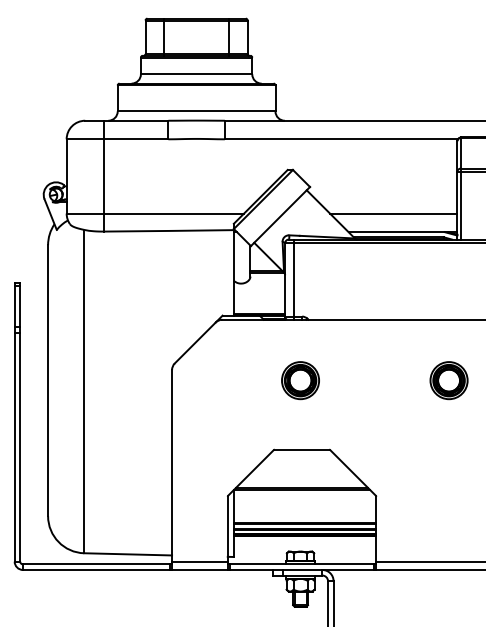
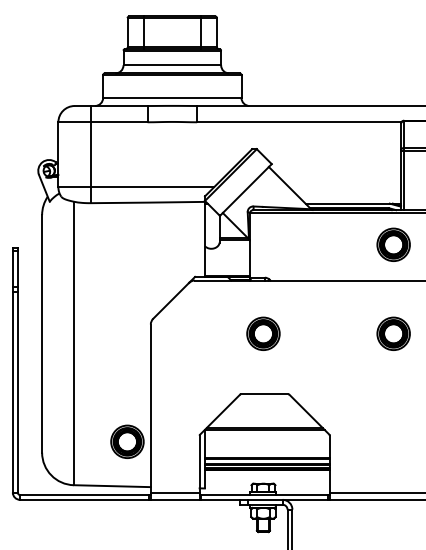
line: (392, 213) -> (344, 187), removed
part: (448, 278) -> (393, 244), added
line: (294, 279) -> (258, 245), removed
part: (145, 503) -> (127, 441), added

